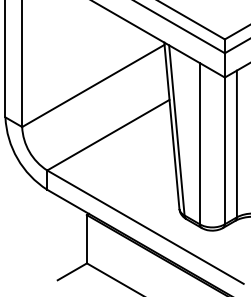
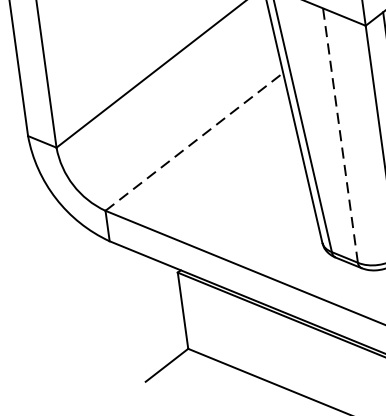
line: (108, 135) -> (194, 142), solid -> dashed
line: (199, 143) -> (339, 135), solid -> dashed

